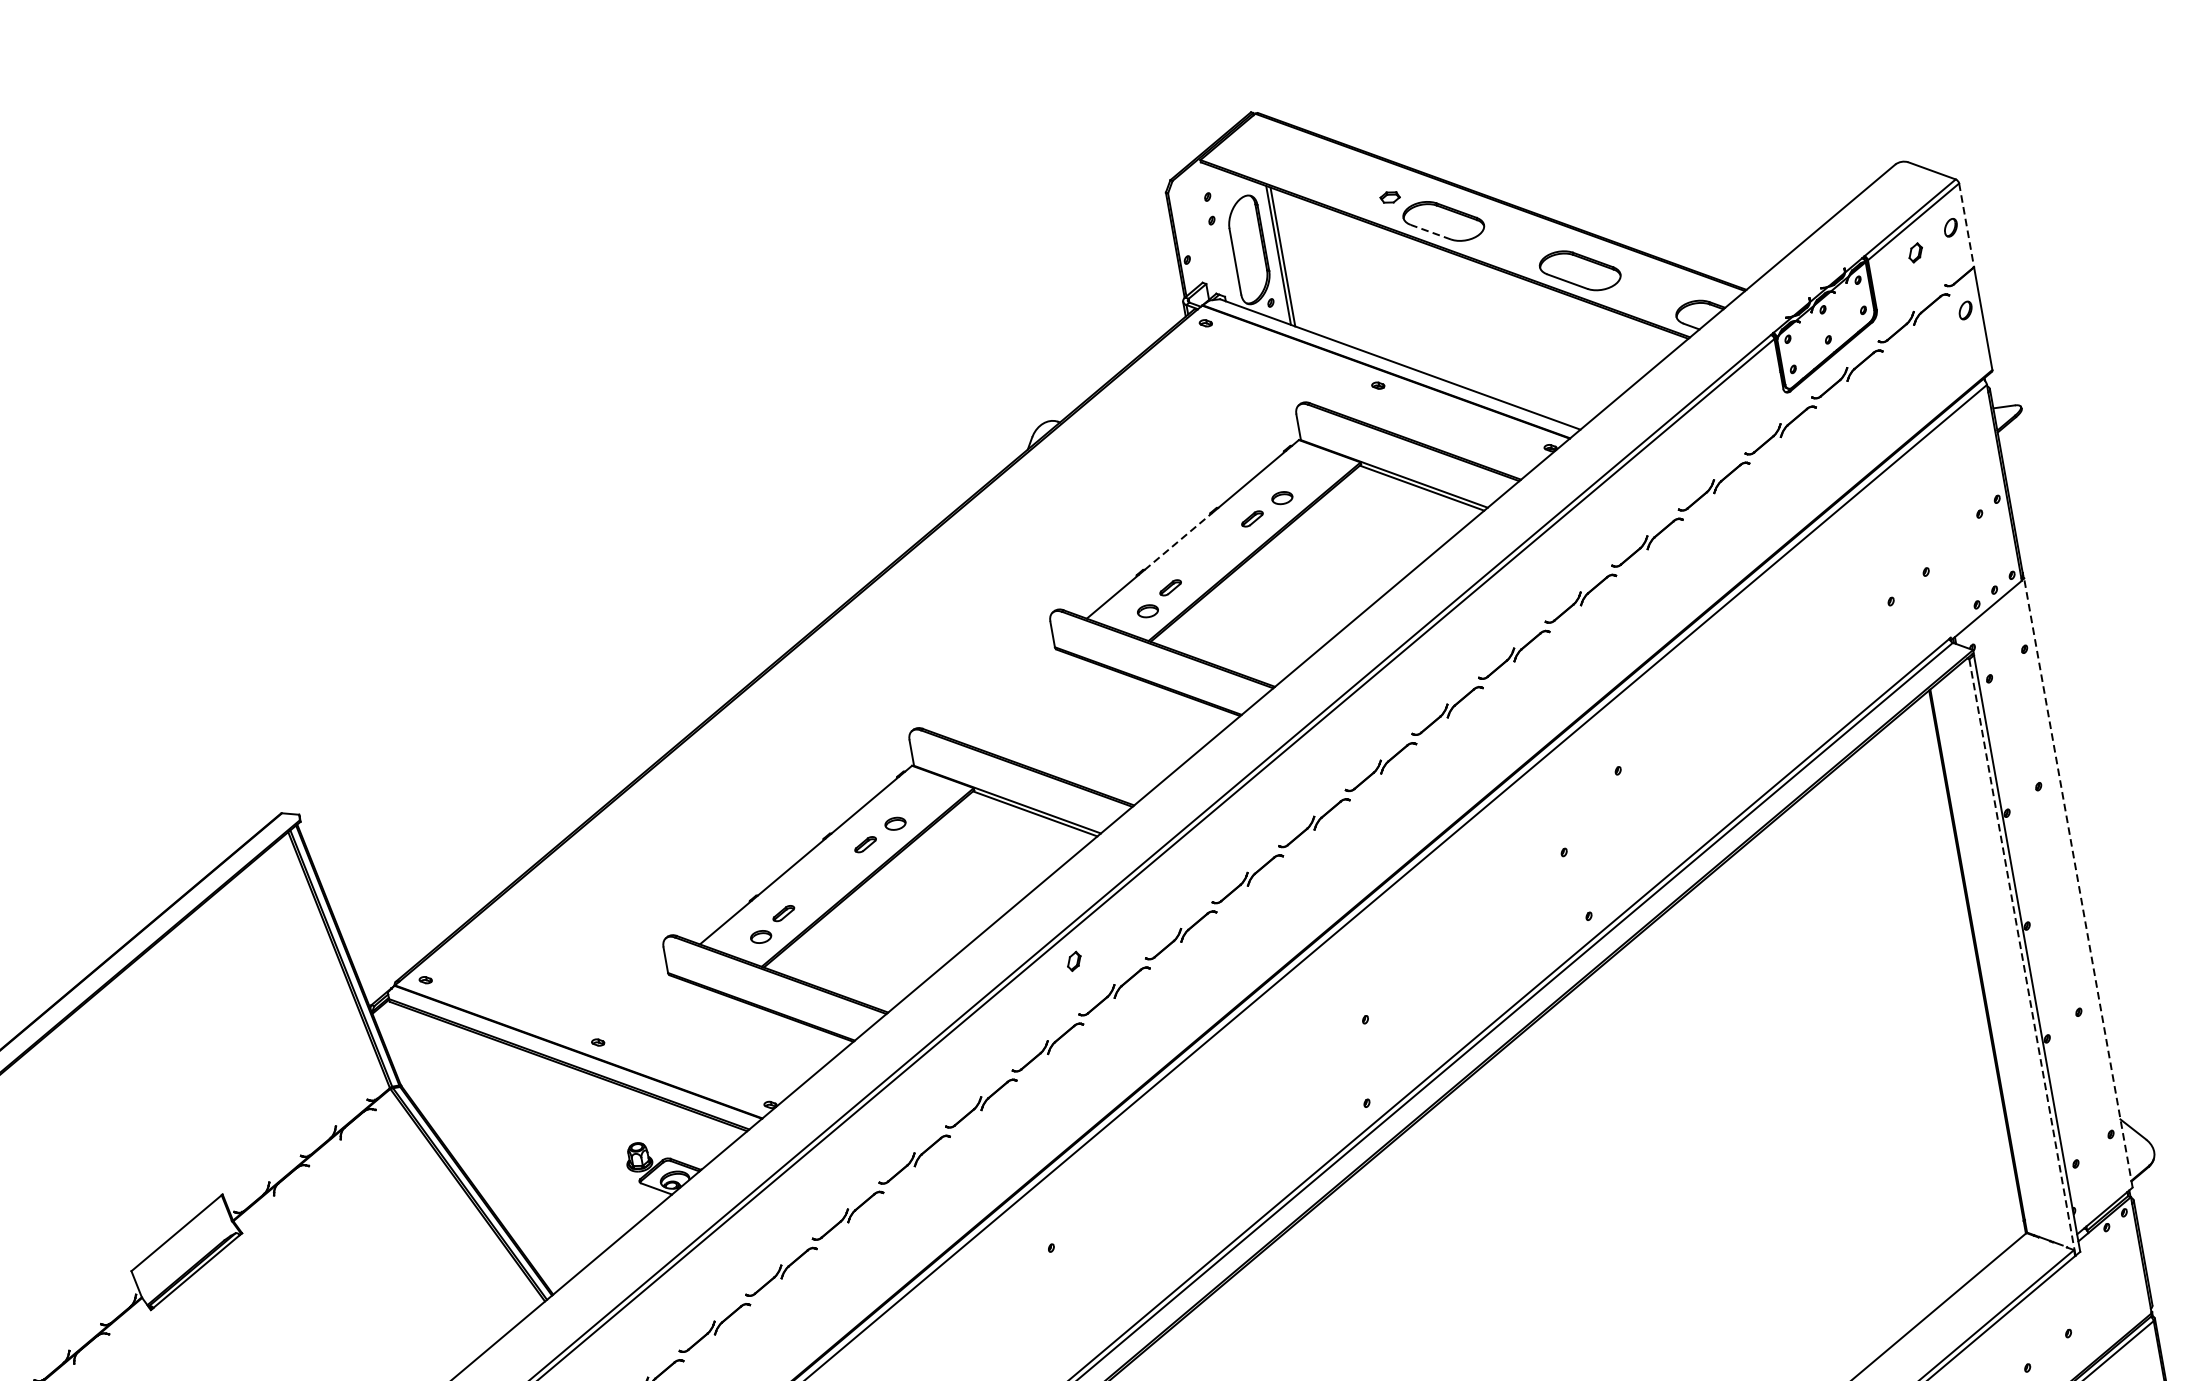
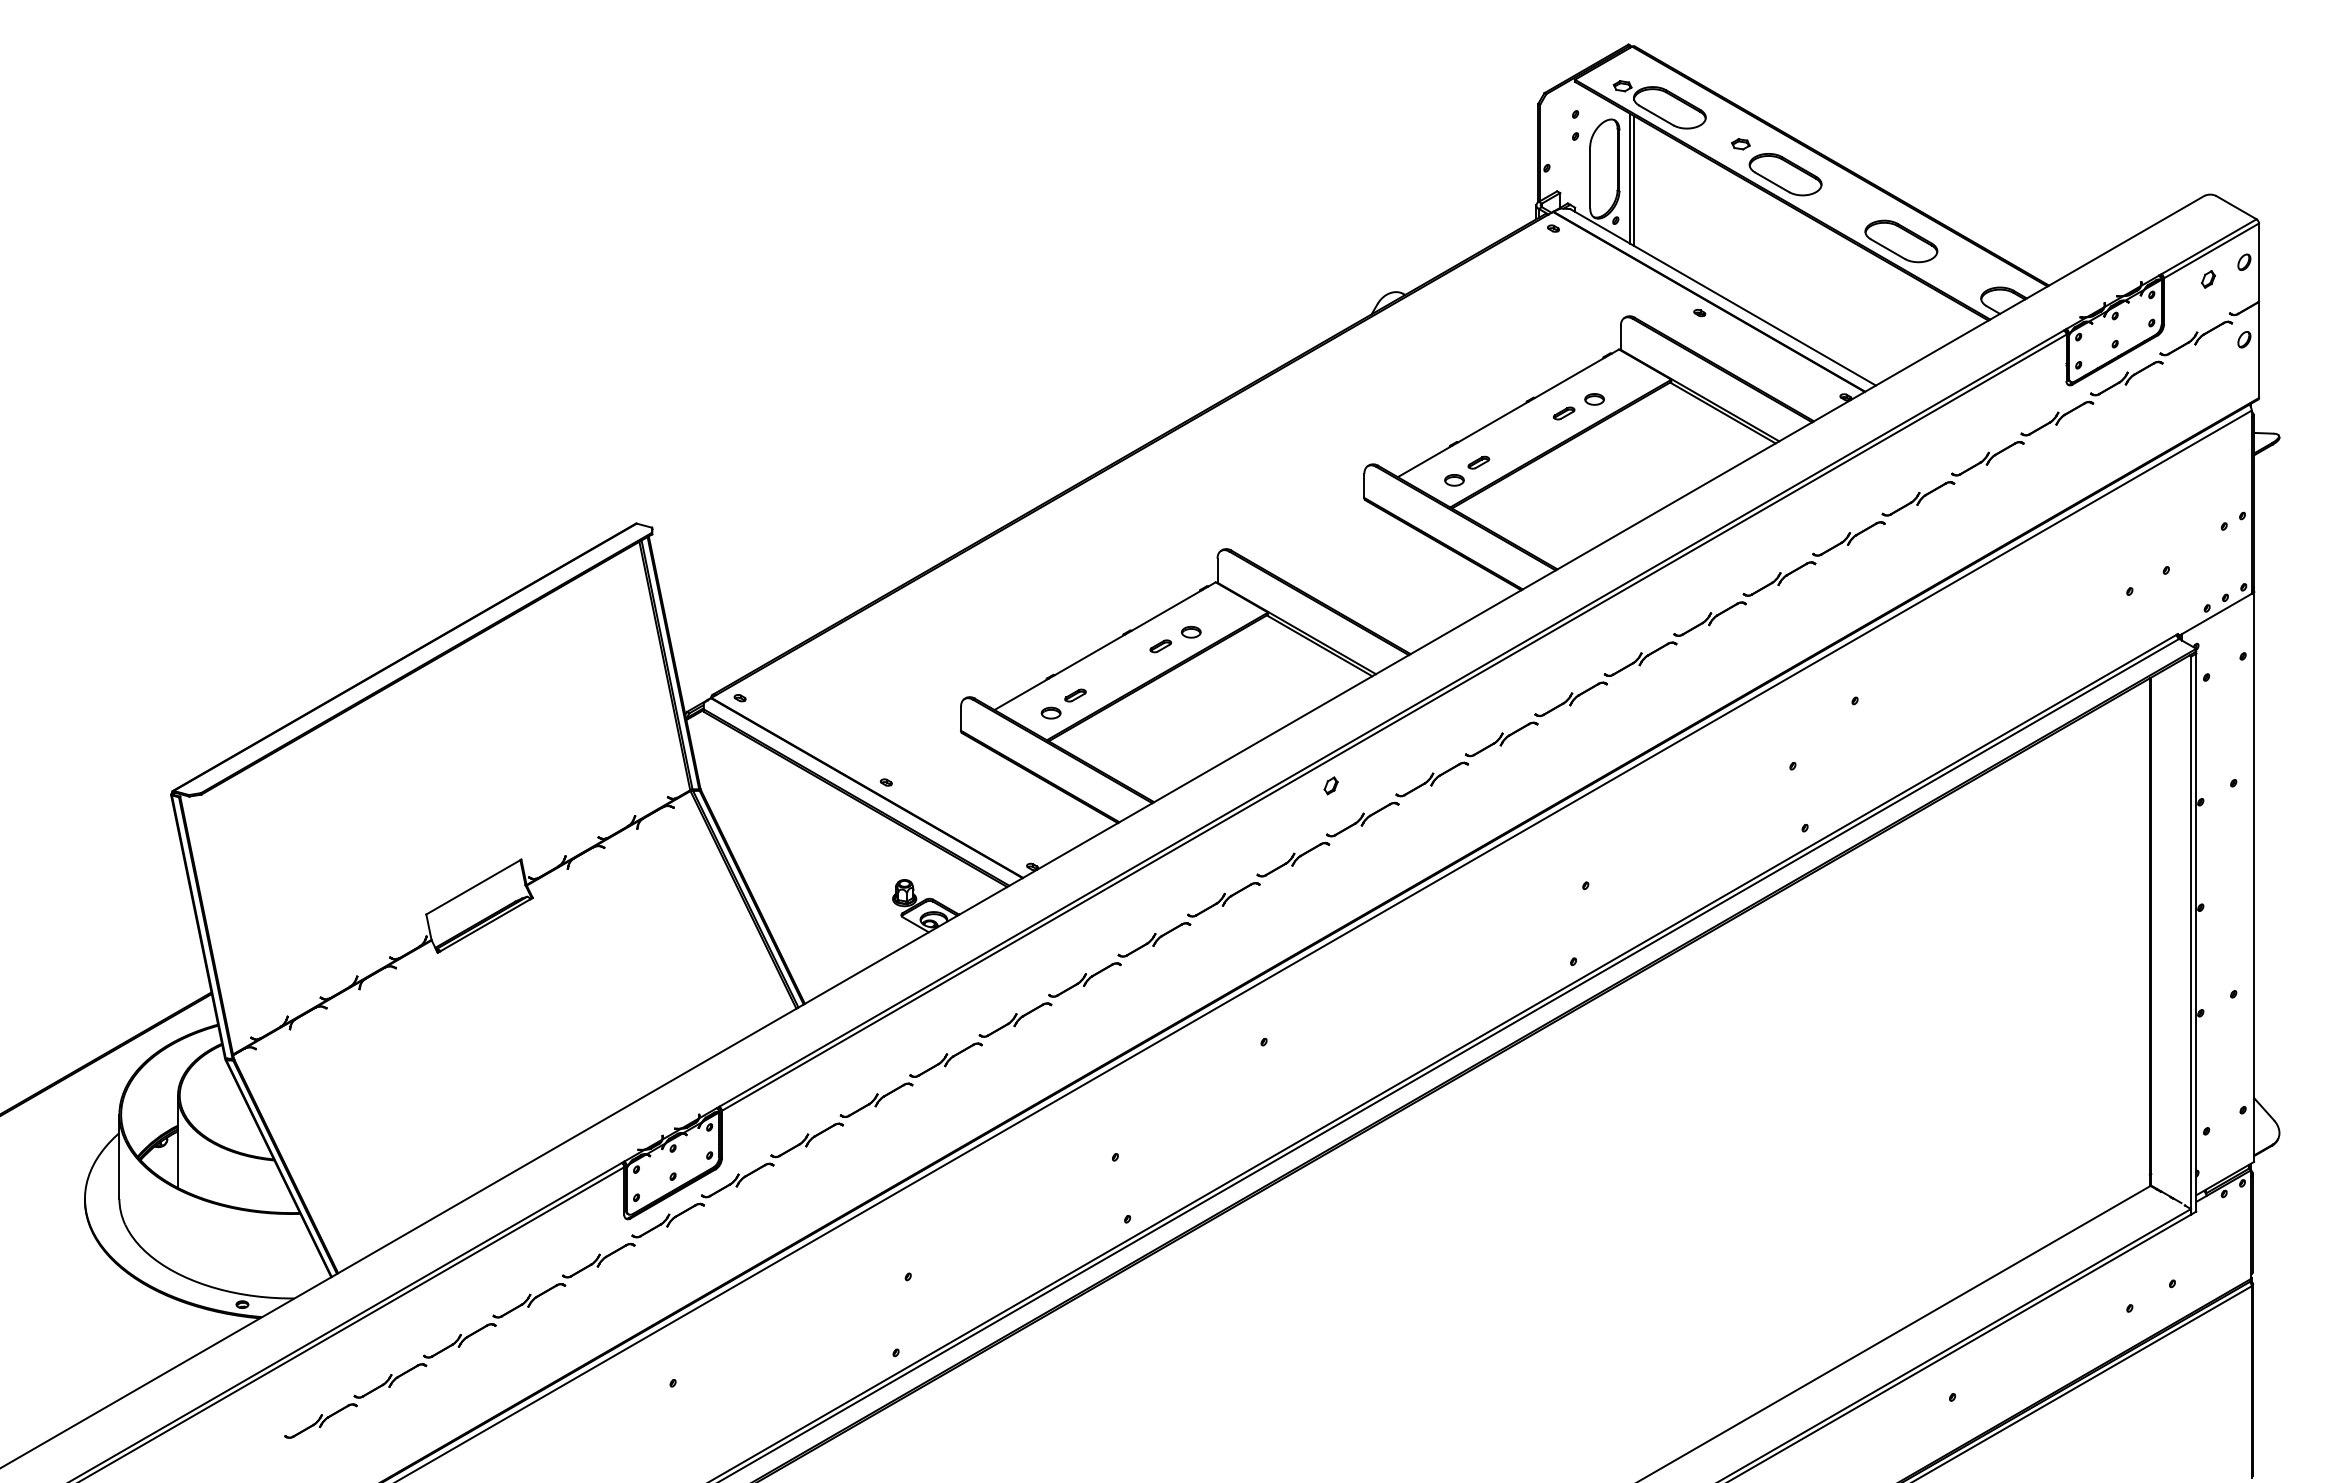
part: (1295, 170) -> (1659, 104), added
line: (1967, 226) -> (2259, 263), dashed -> solid
line: (1431, 232) -> (1772, 182), dashed -> solid
line: (1178, 540) -> (1493, 421), dashed -> solid
line: (2078, 882) -> (2254, 876), dashed -> solid
line: (2022, 957) -> (2191, 935), dashed -> solid

